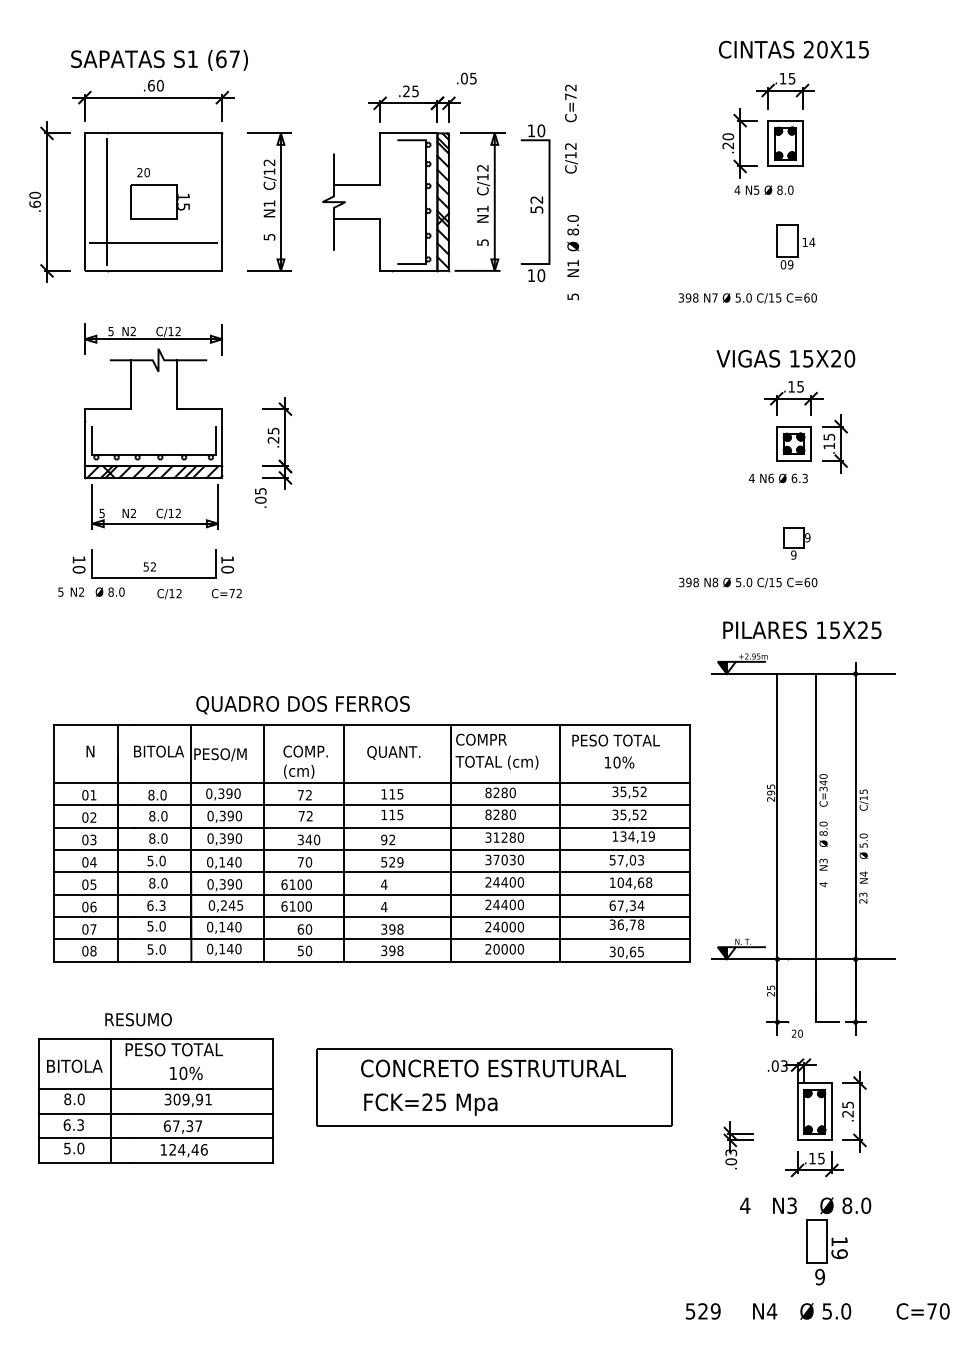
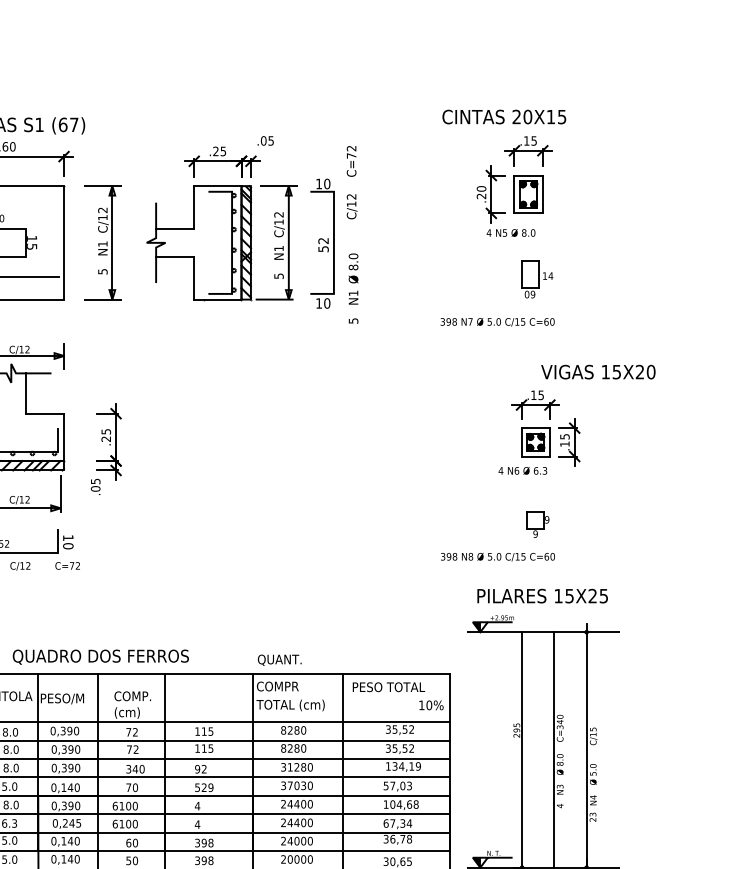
text: (793, 49) -> (503, 116), moved
text: (785, 358) -> (598, 371), moved
text: (302, 705) -> (100, 657), moved
text: (393, 752) -> (279, 659), moved
text: (619, 762) -> (431, 705), moved

